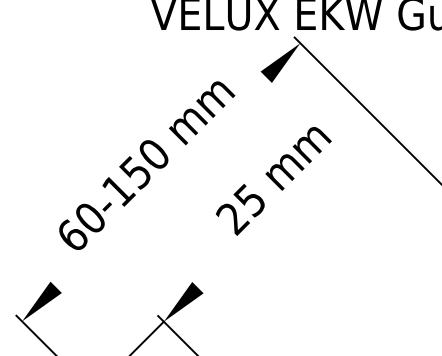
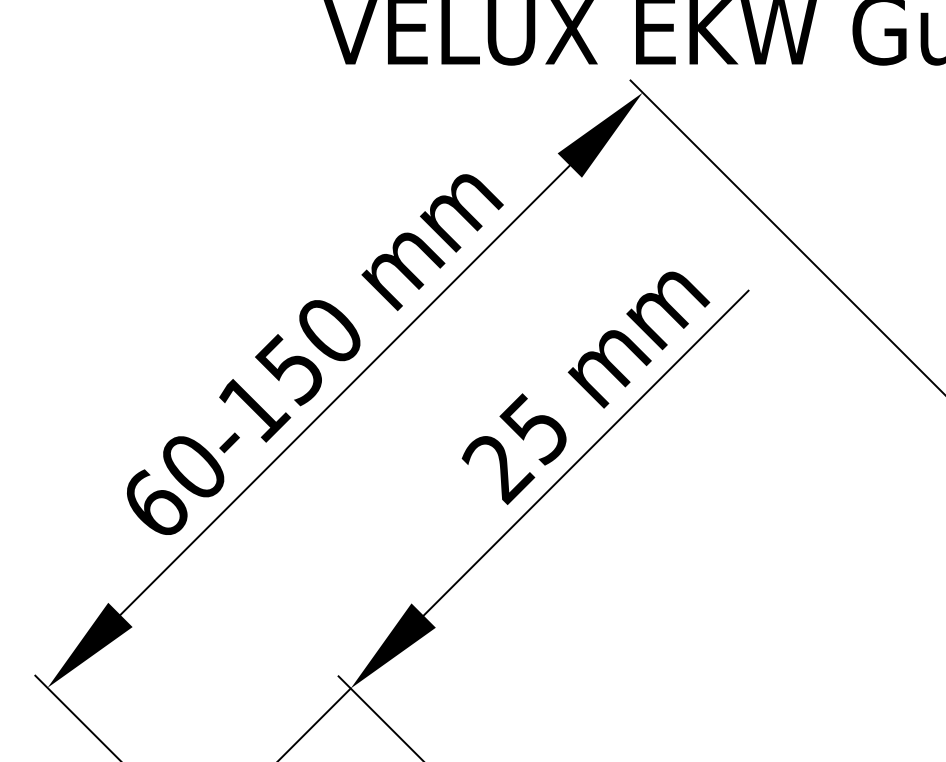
line: (161, 182) -> (345, 390), added
line: (273, 211) -> (585, 452), added

